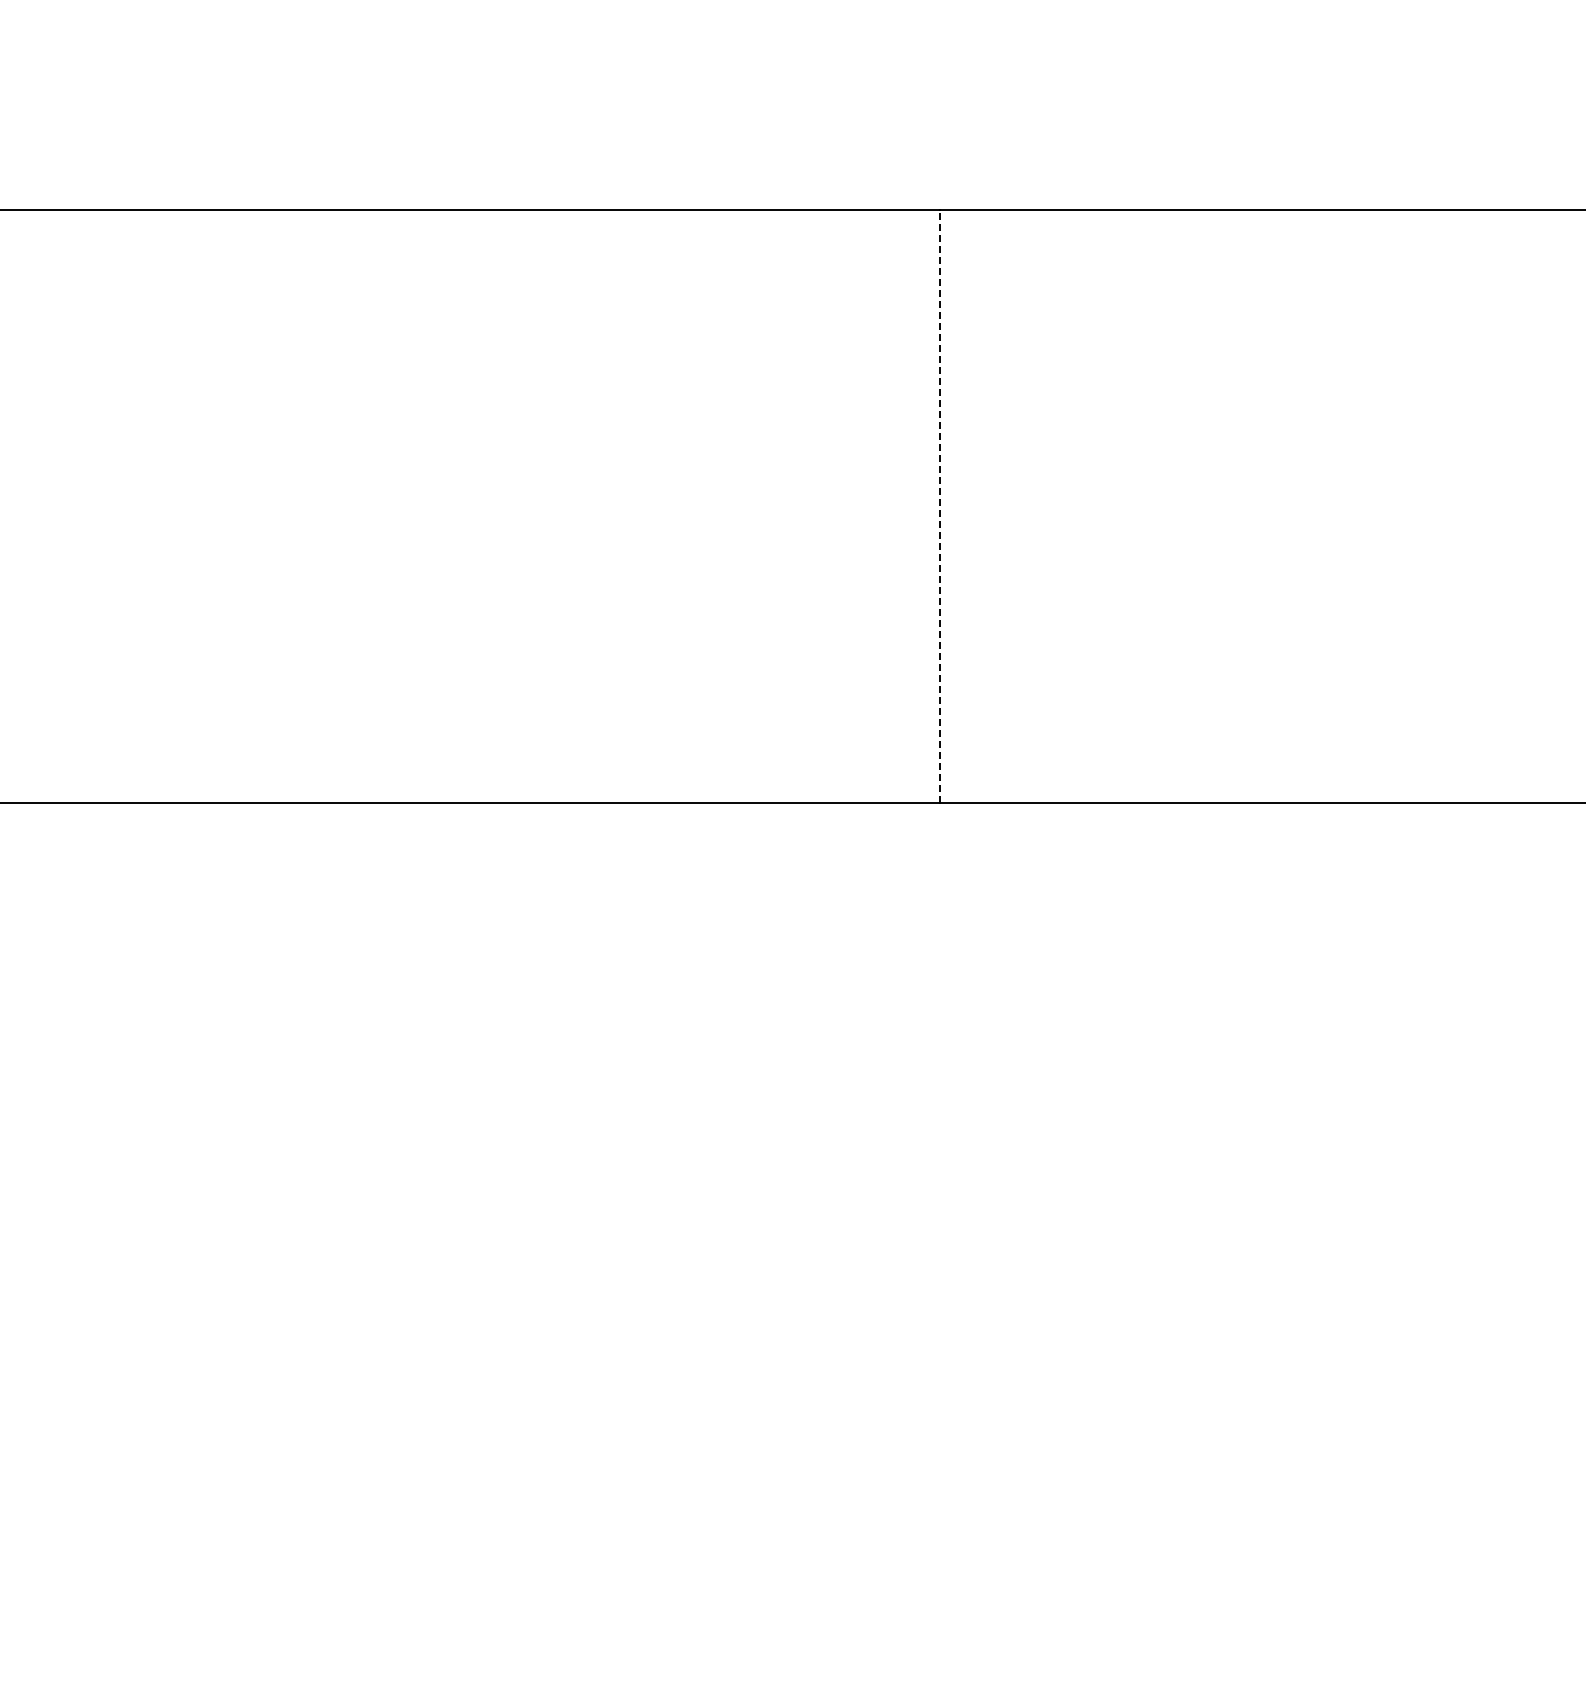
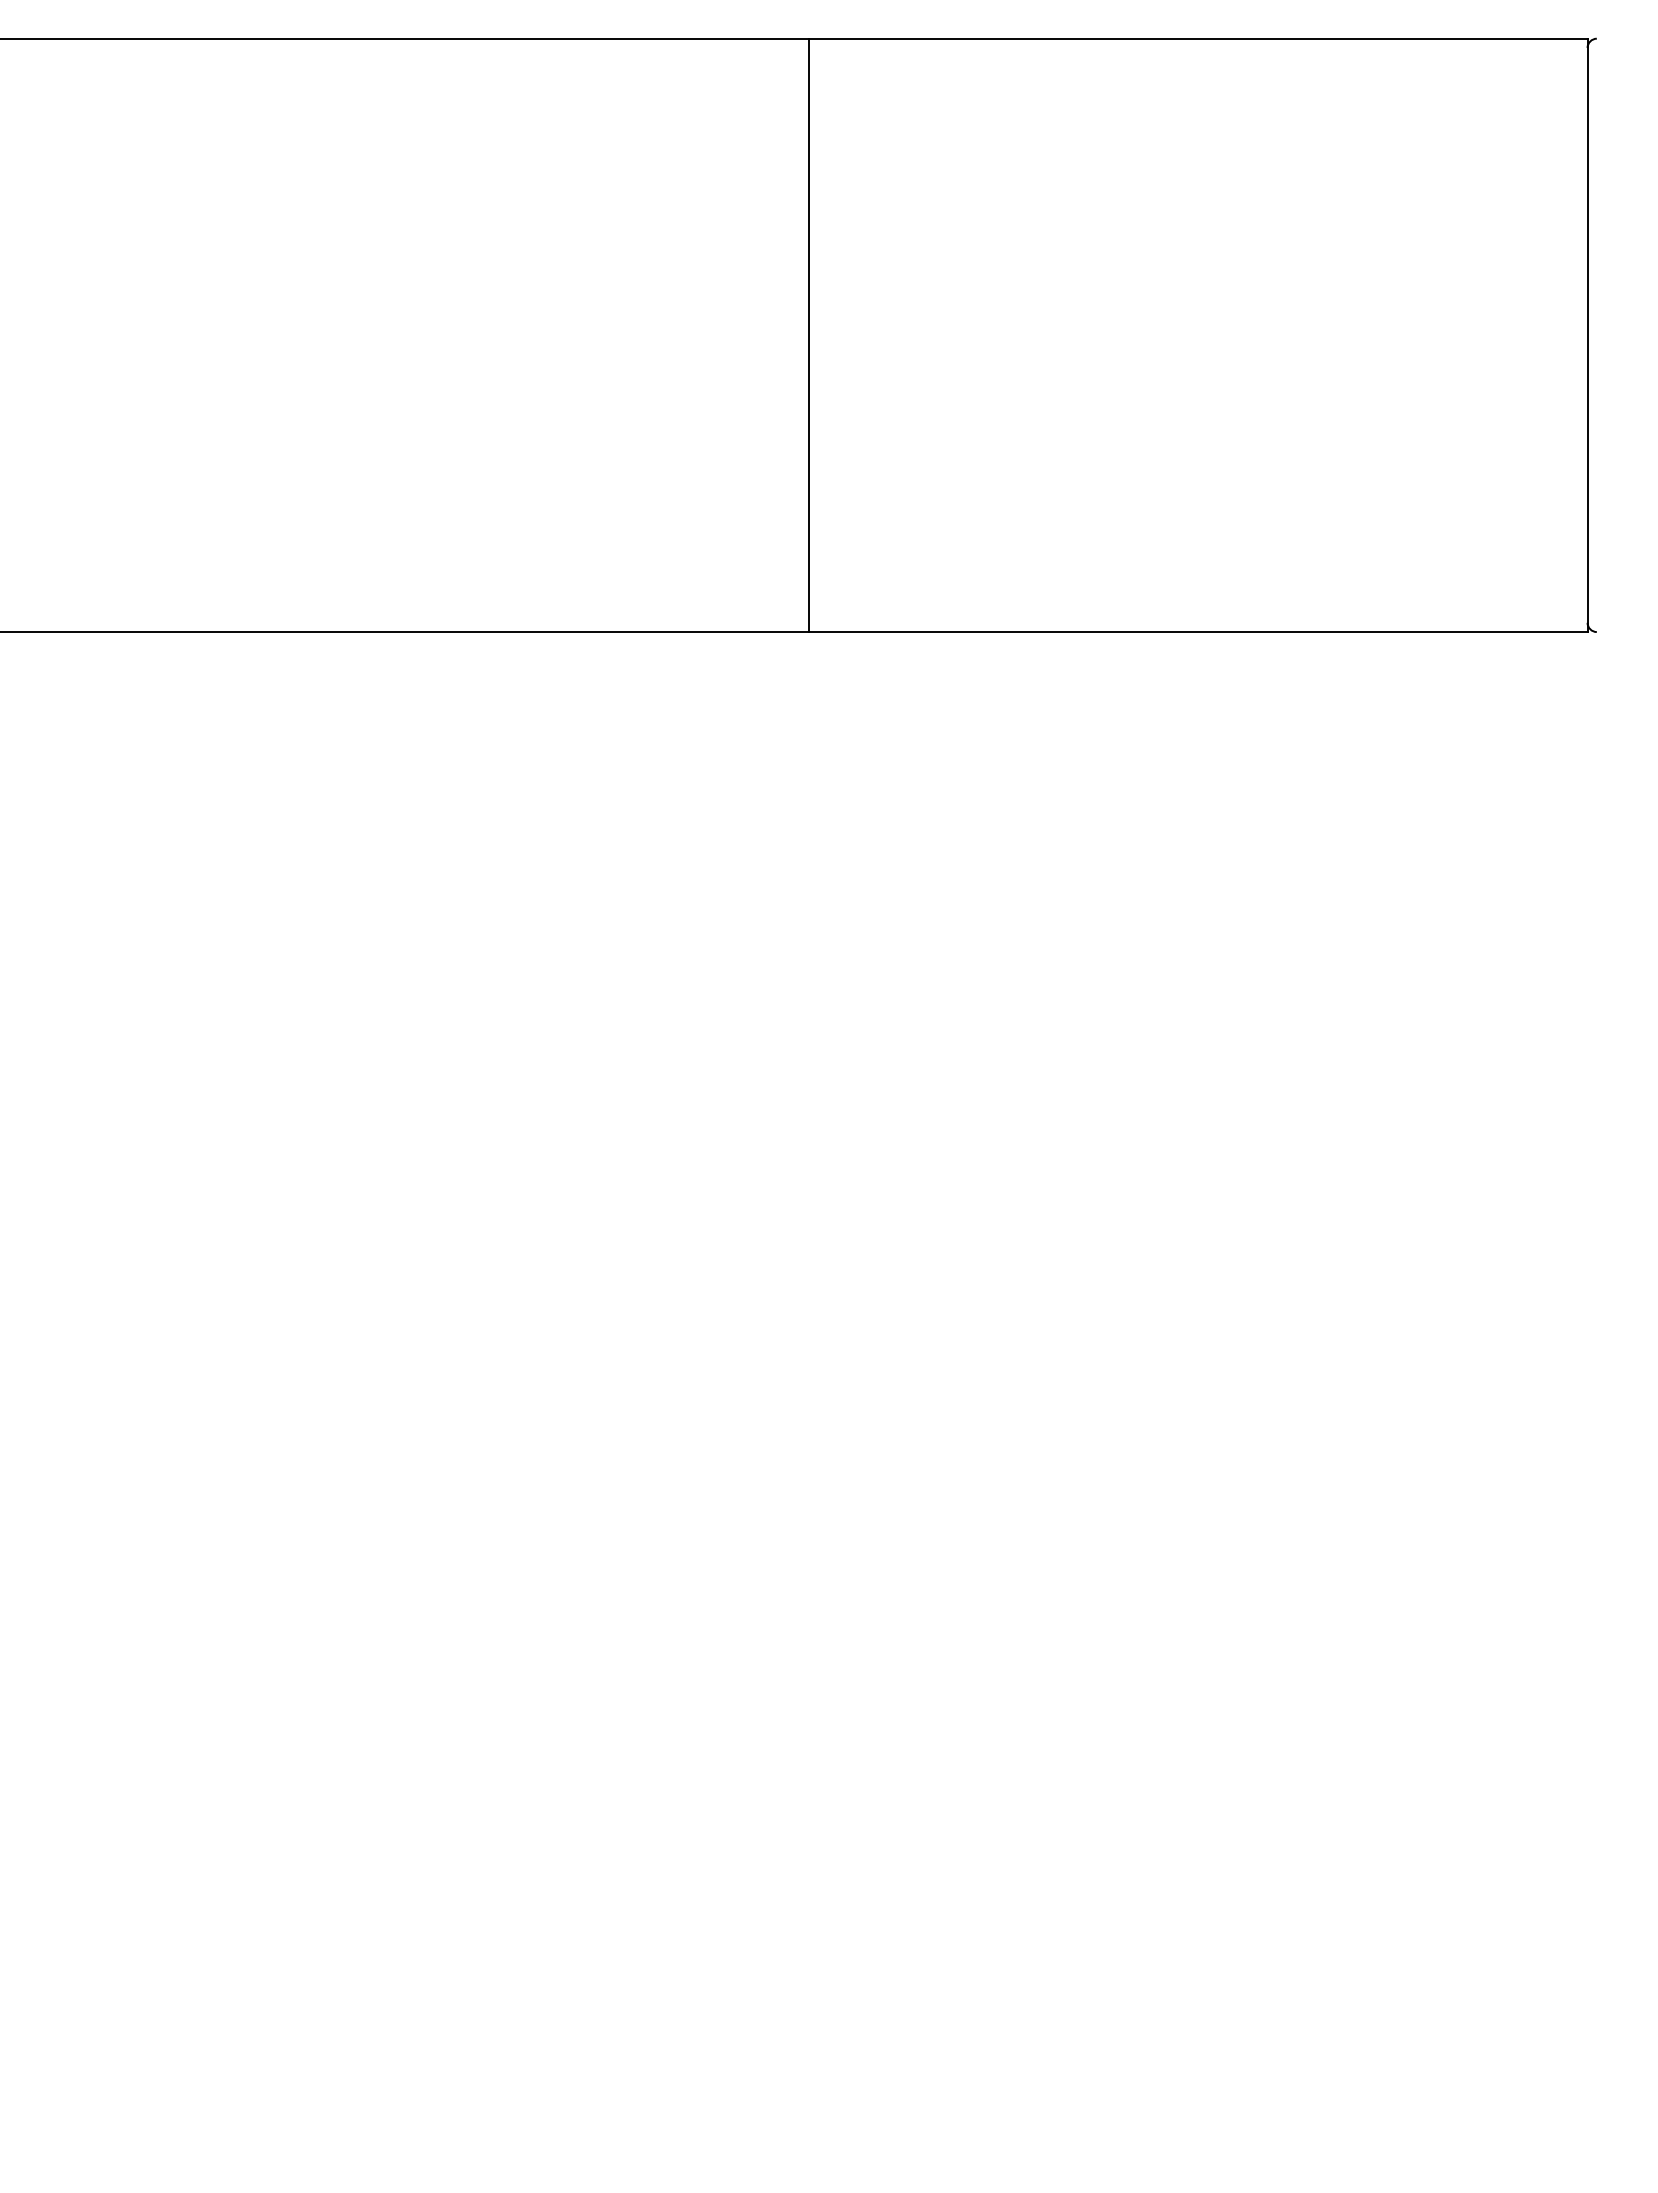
line: (939, 506) -> (808, 335), dashed -> solid

